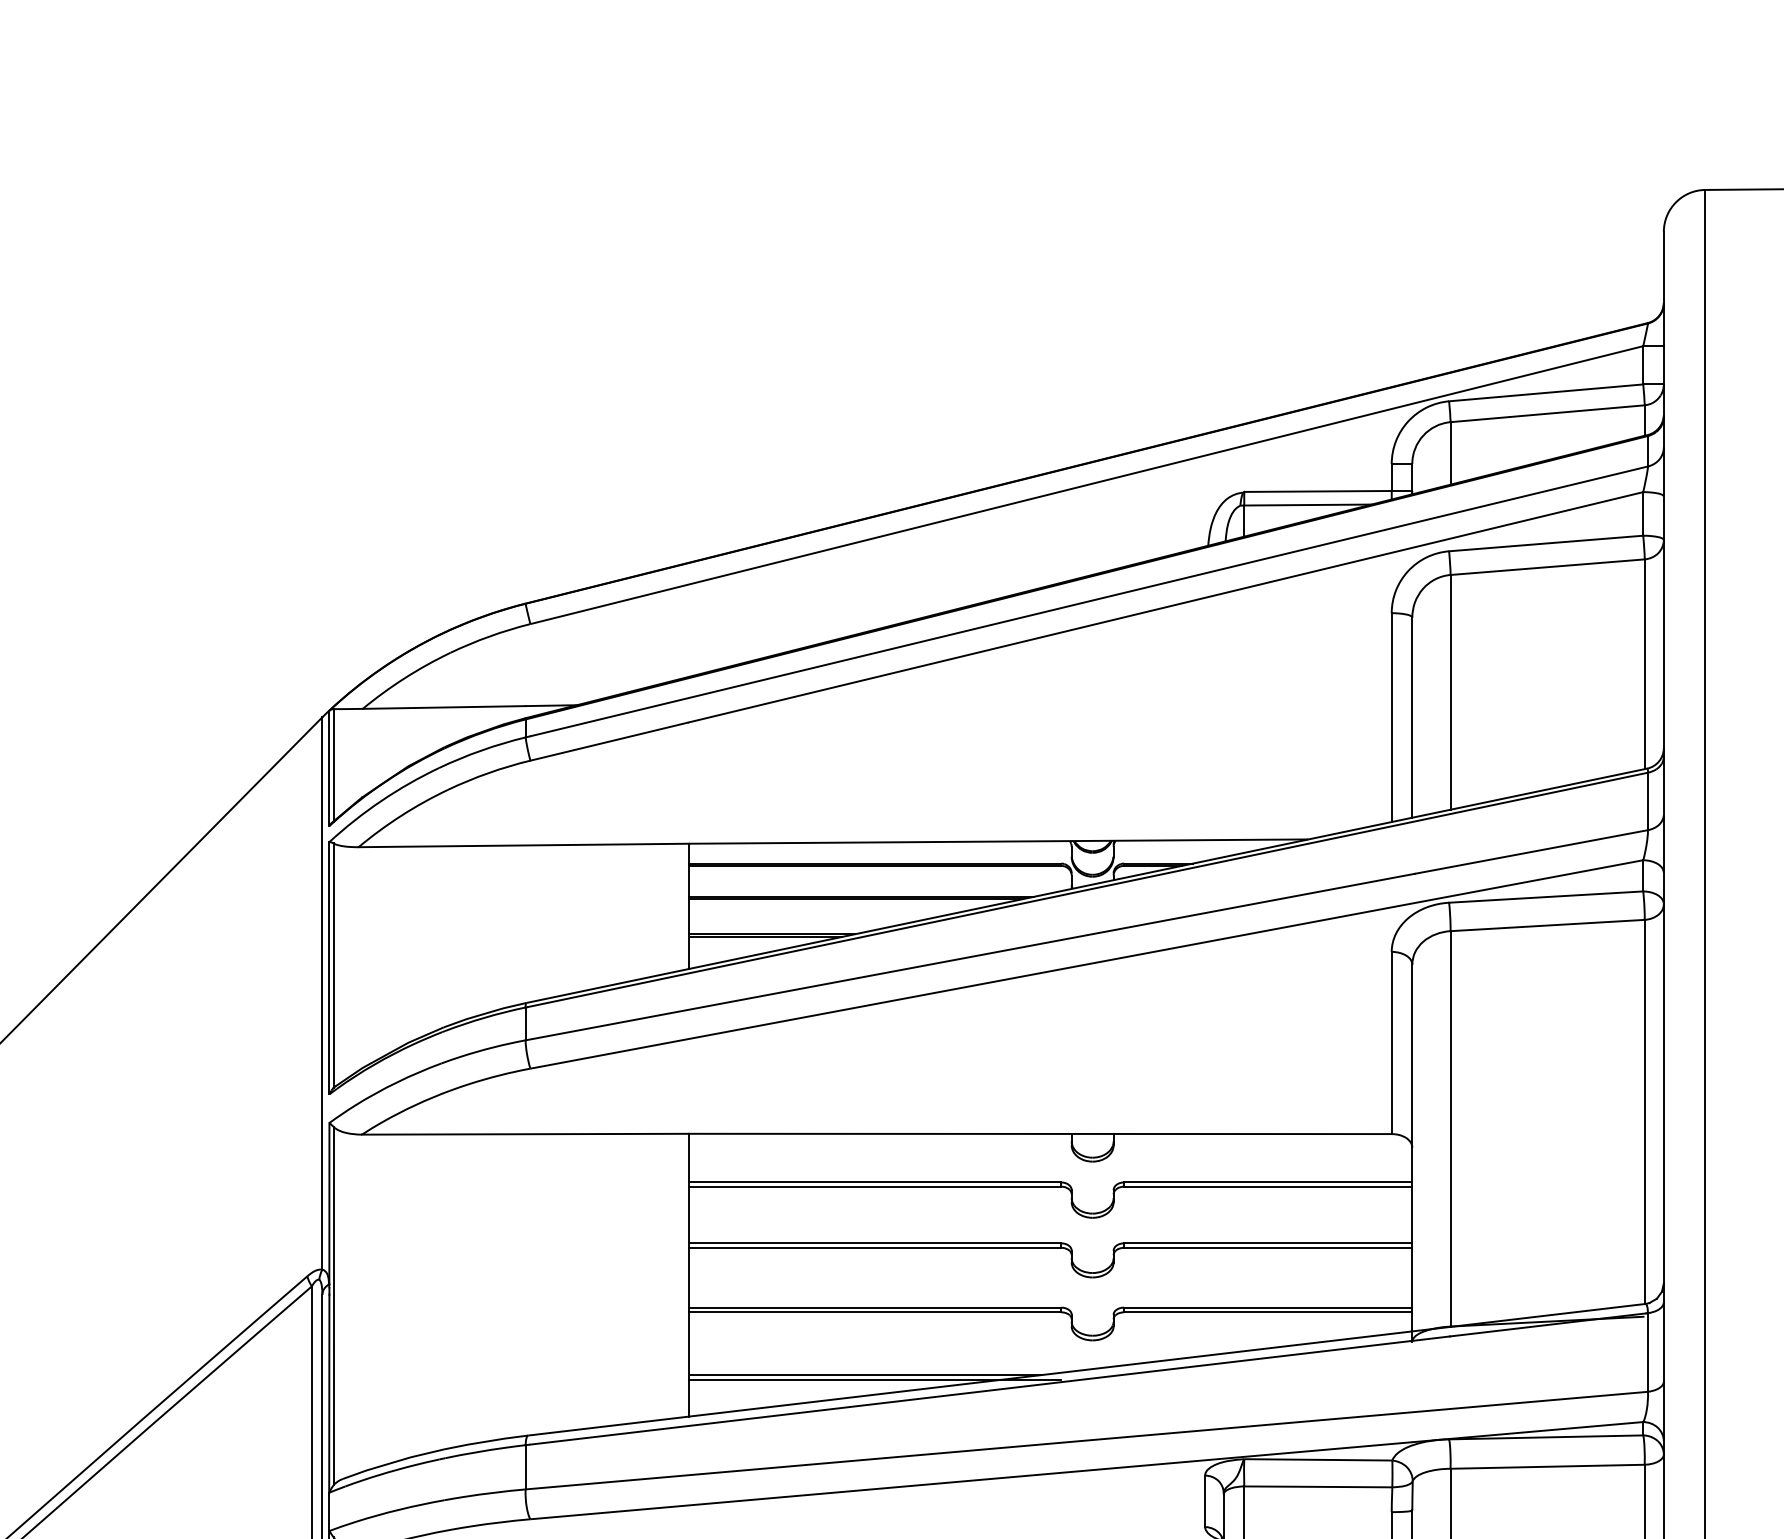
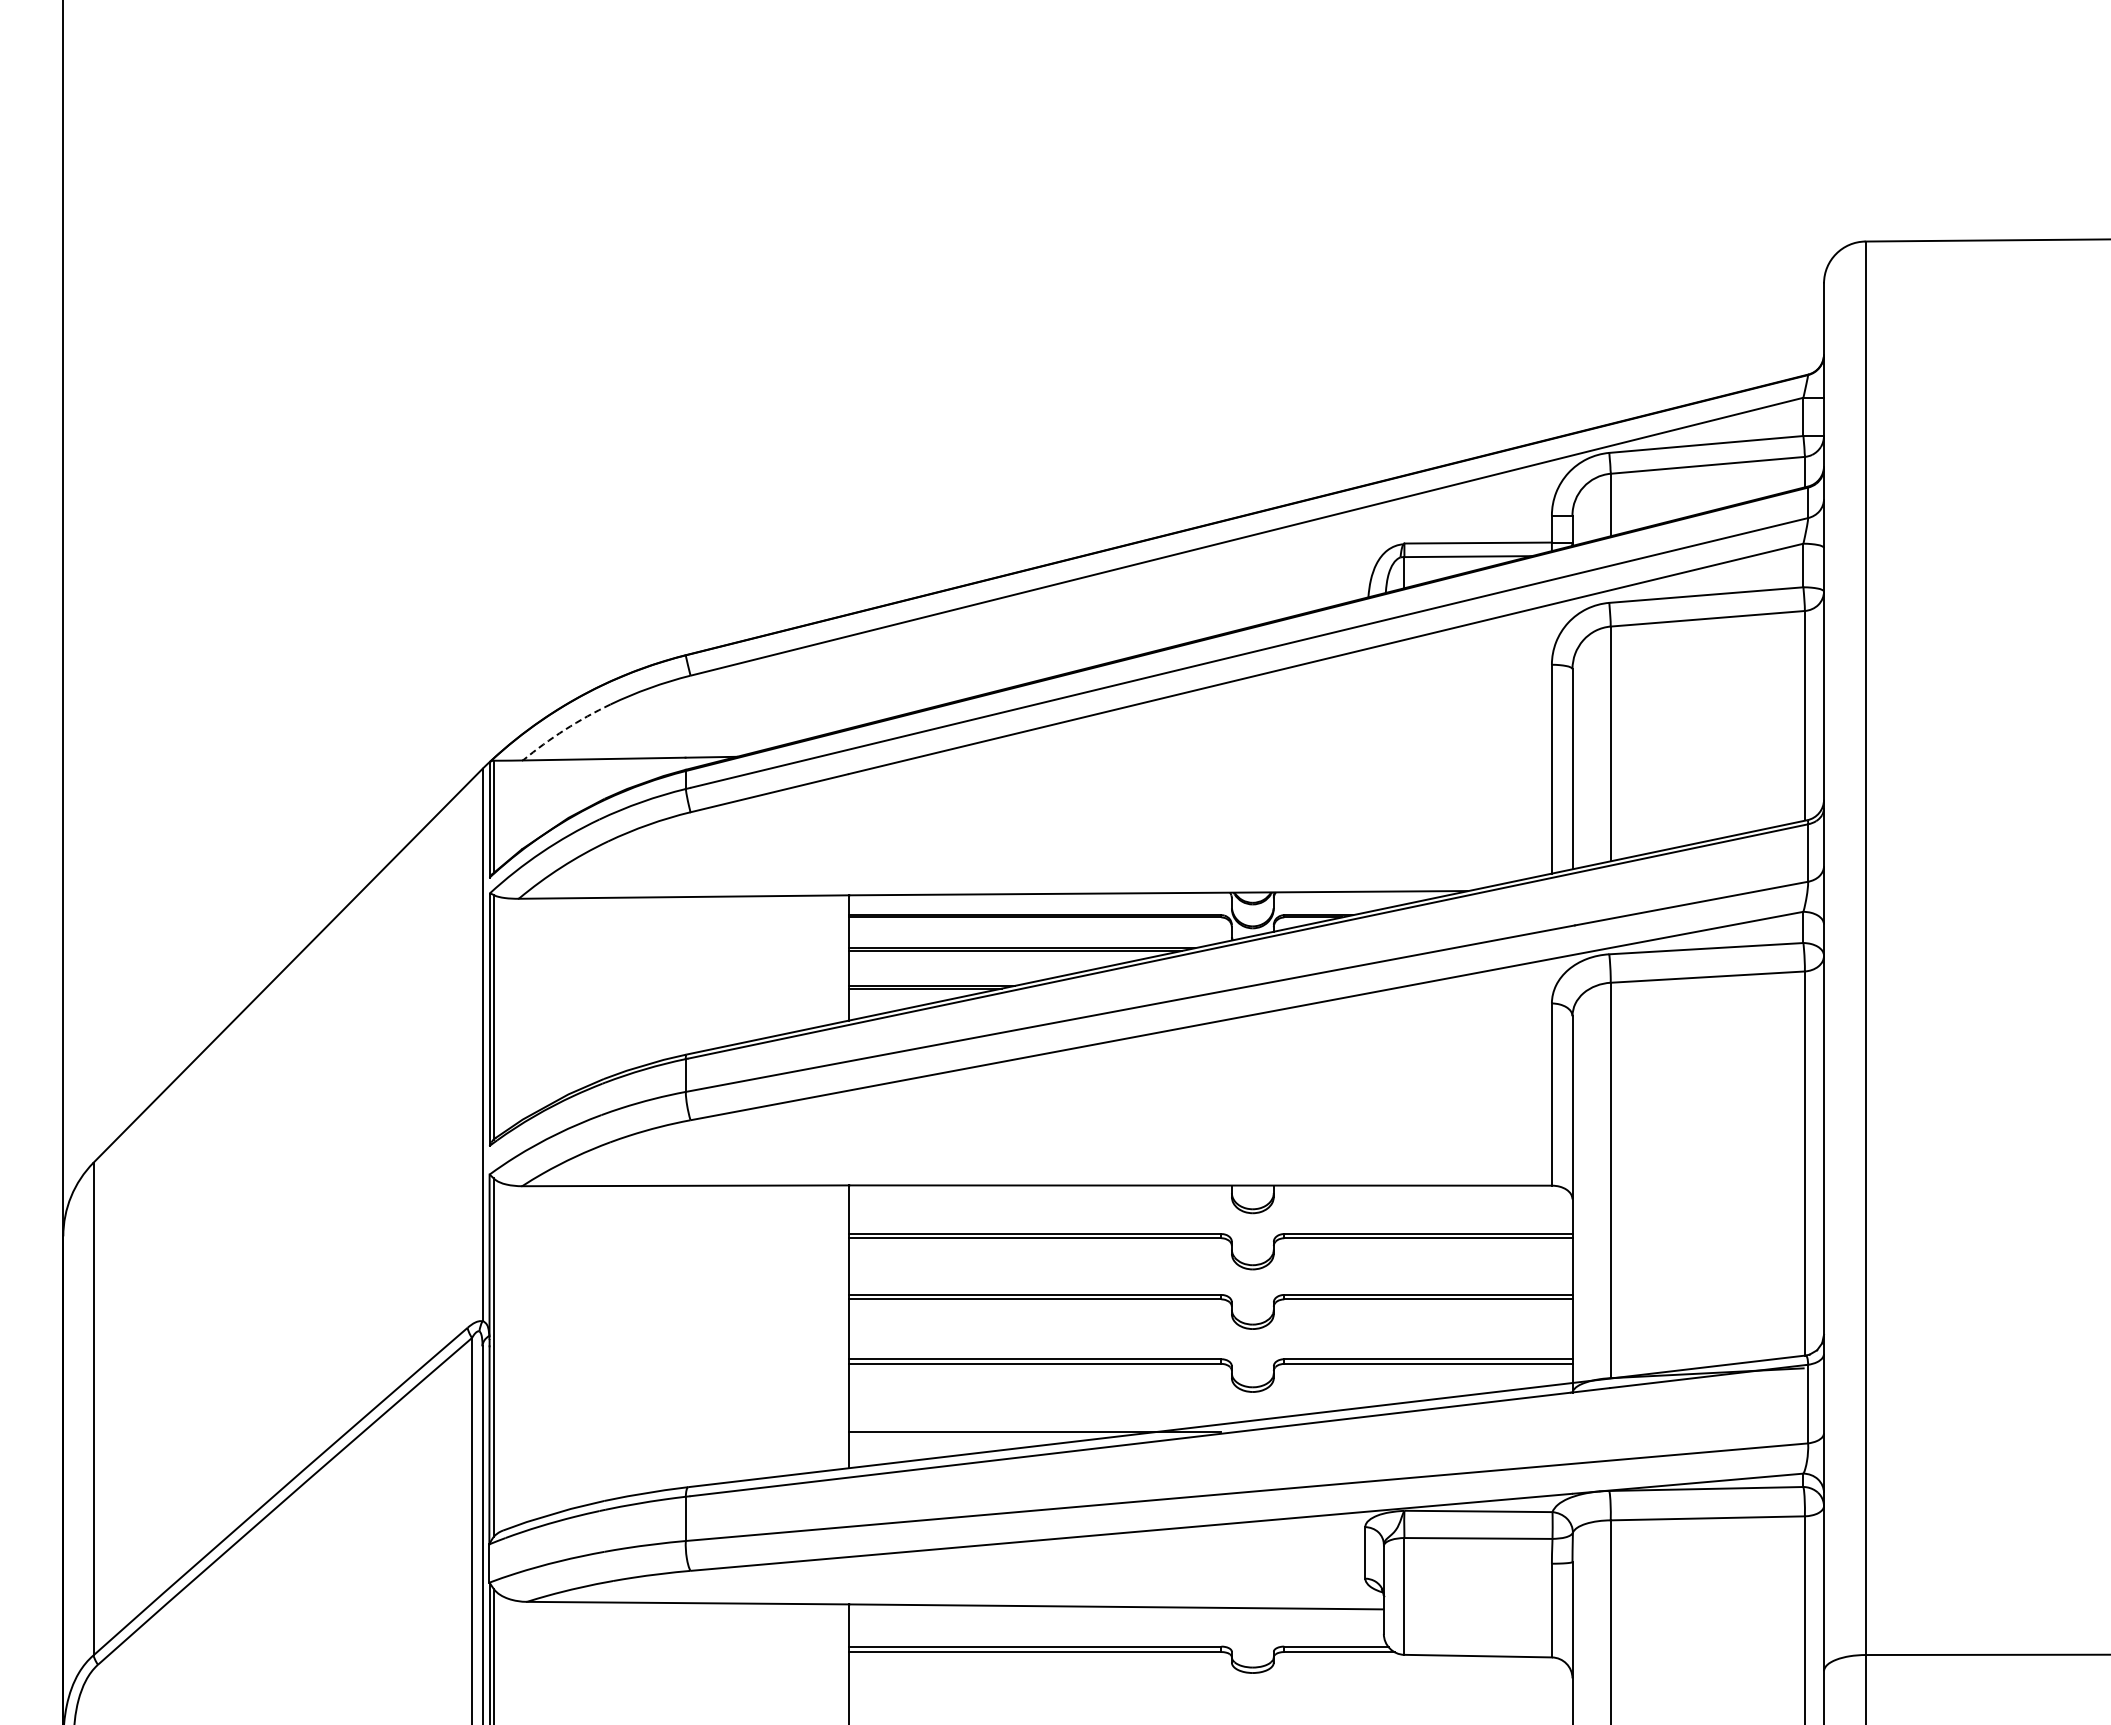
arc: (405, 677) -> (565, 729), solid -> dashed
line: (864, 1374) -> (1024, 1426), removed

